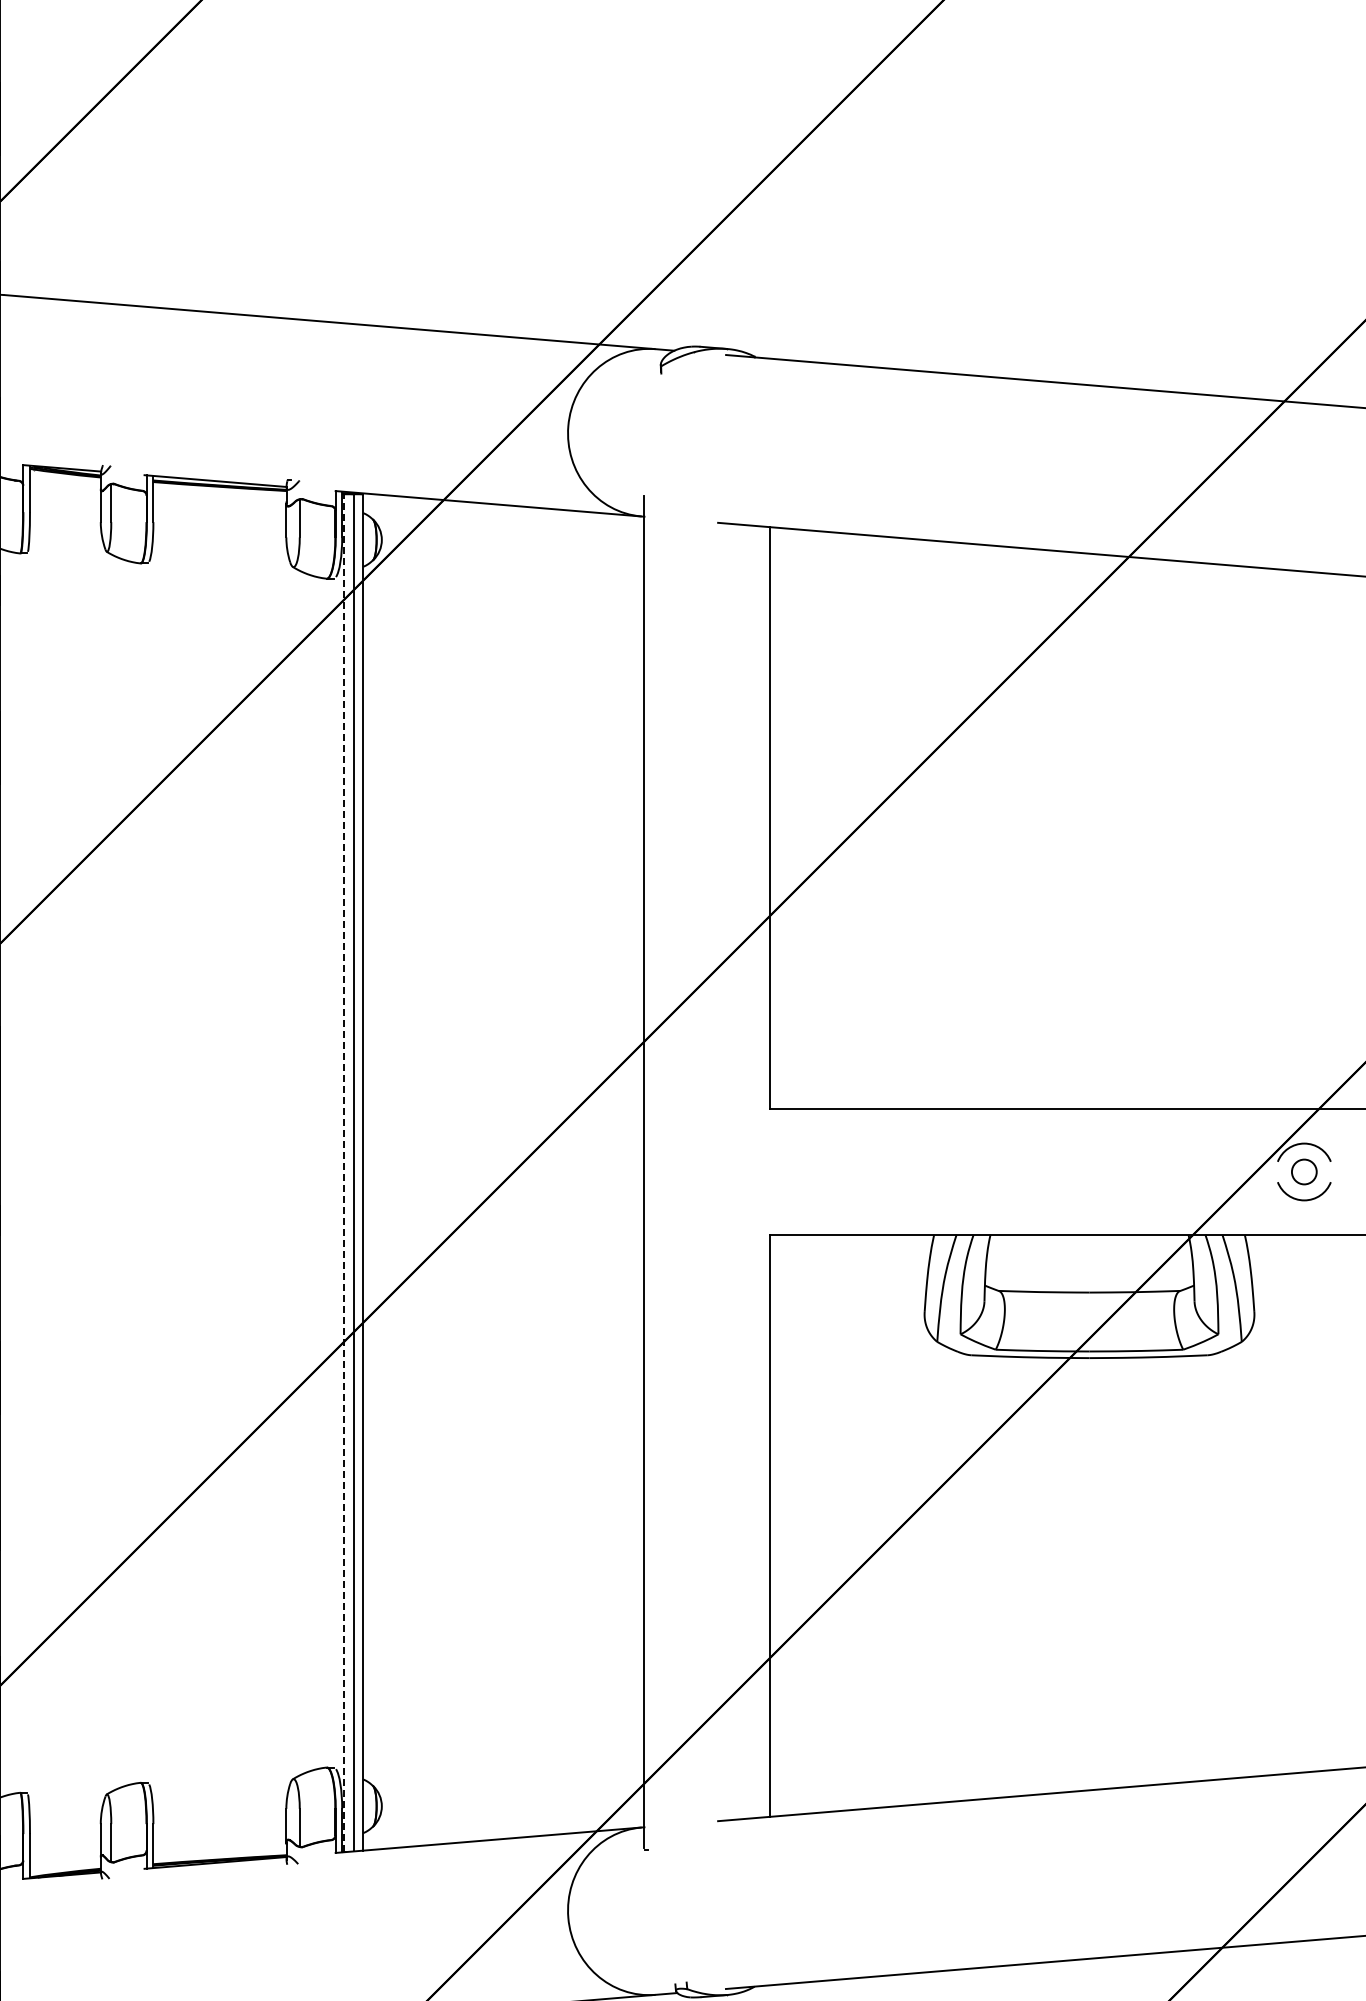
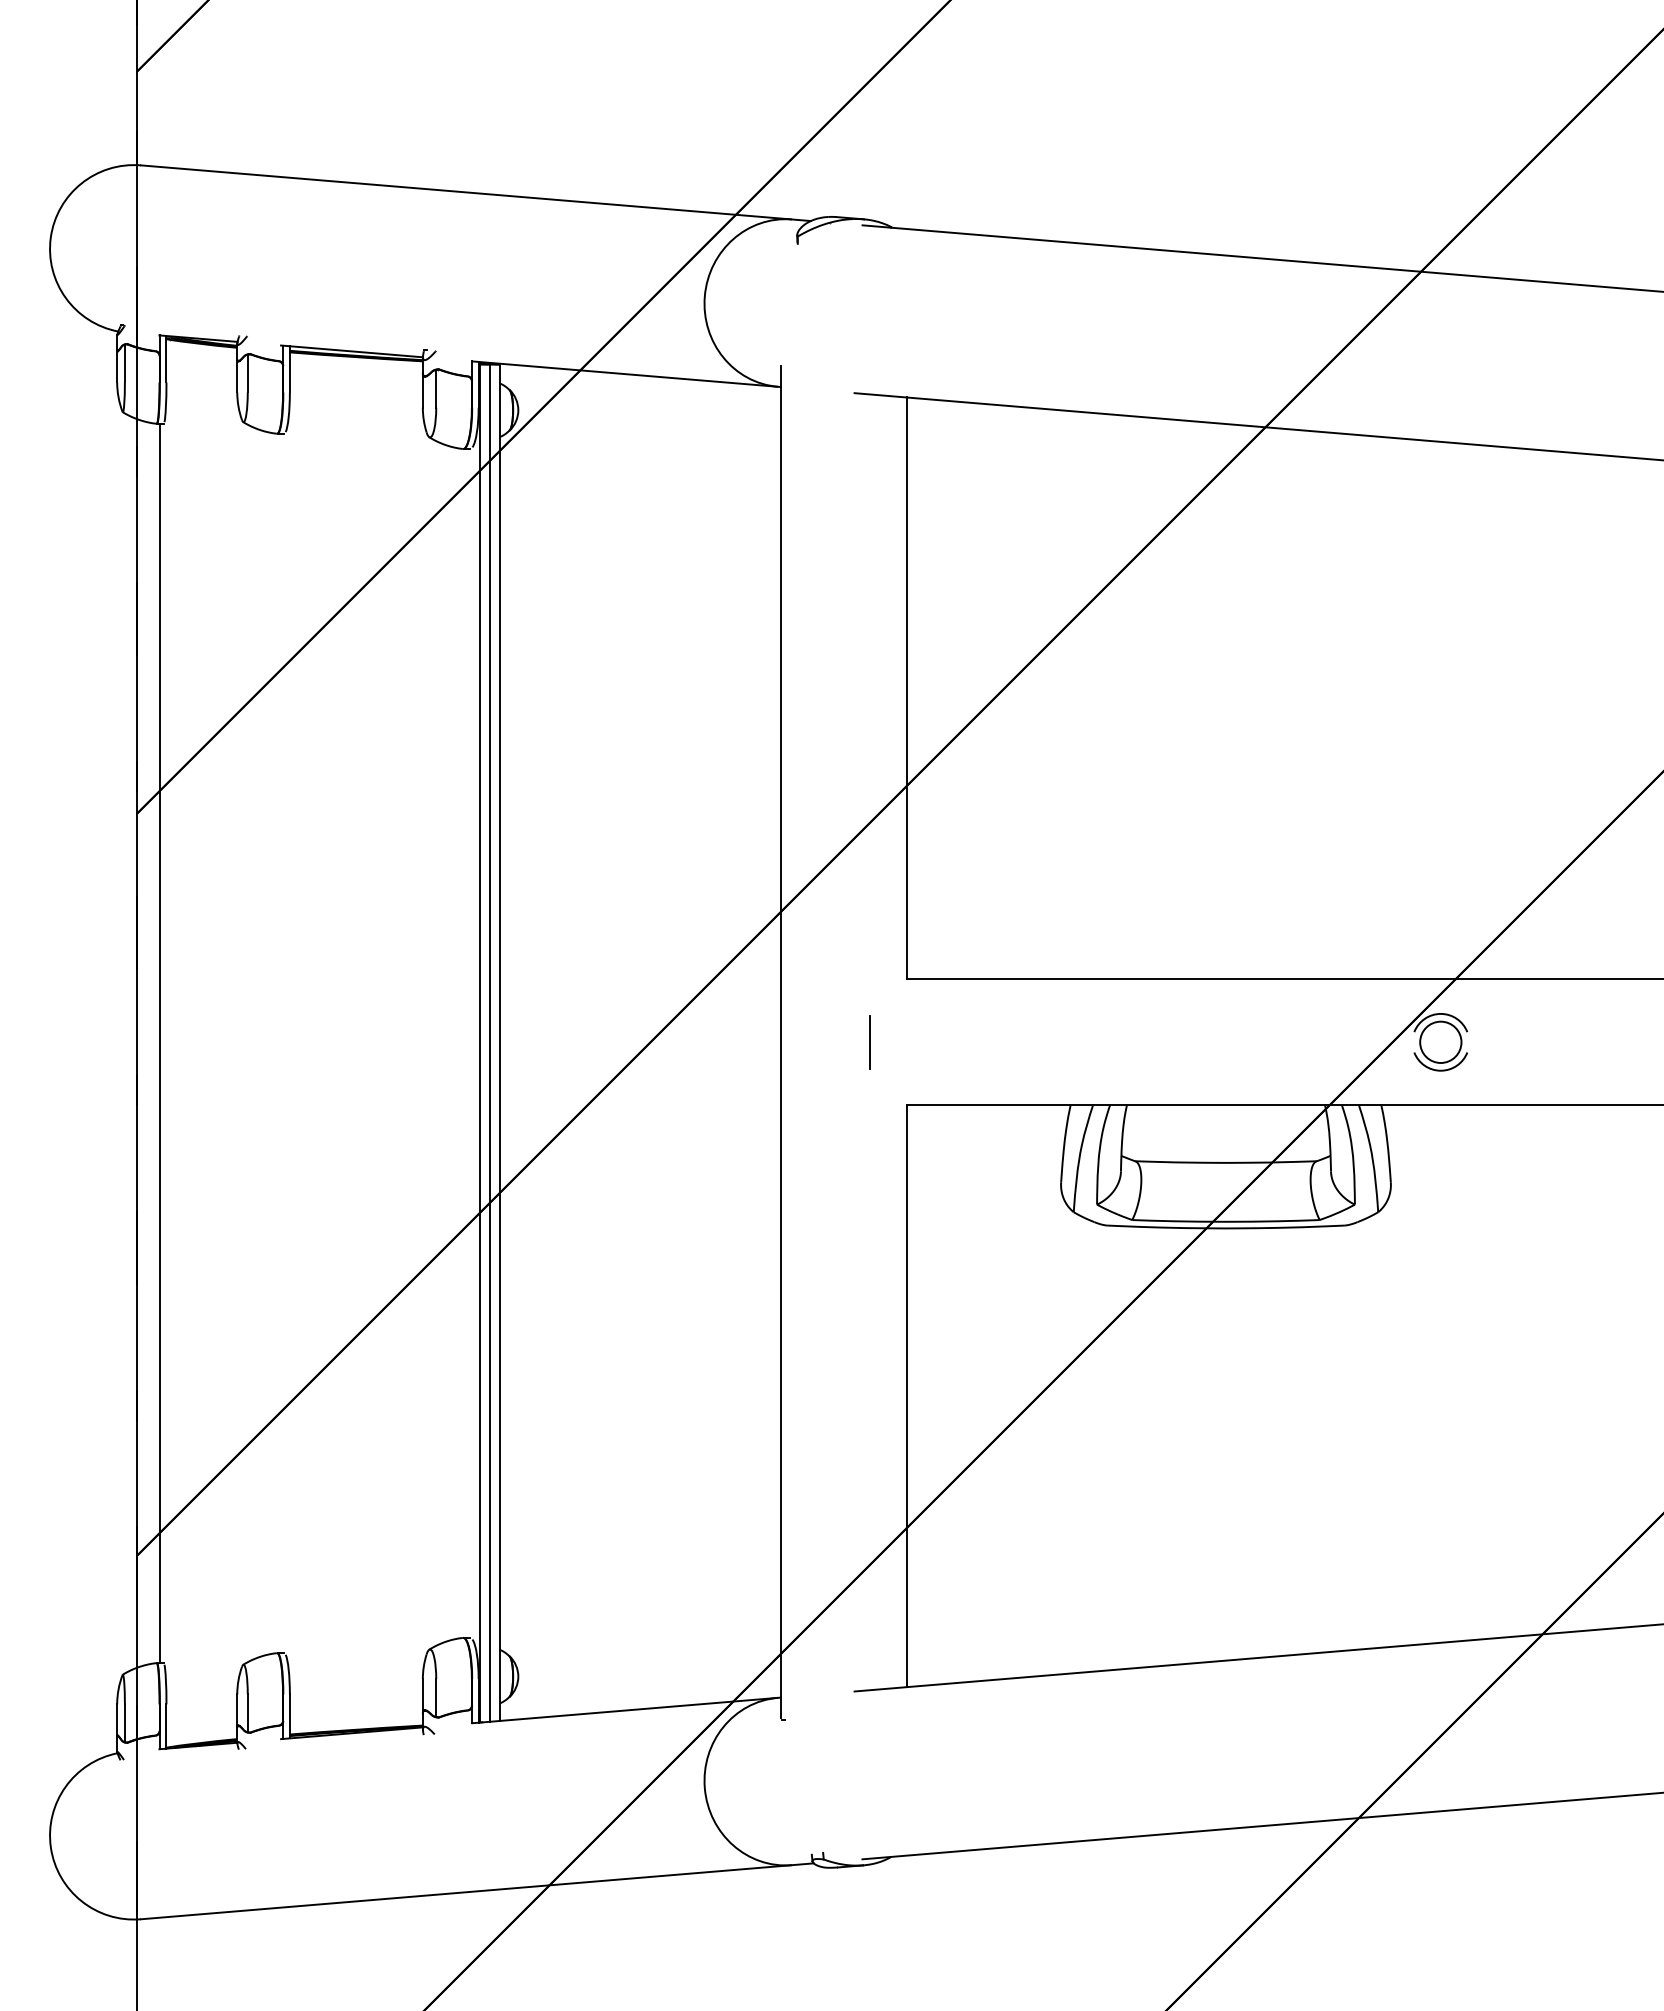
circle: (1304, 1171) -> (1440, 1041), size x1.67
line: (733, 1172) -> (869, 1042), added
line: (24, 1173) -> (160, 1043), added
line: (344, 1173) -> (480, 1043), dashed -> solid

